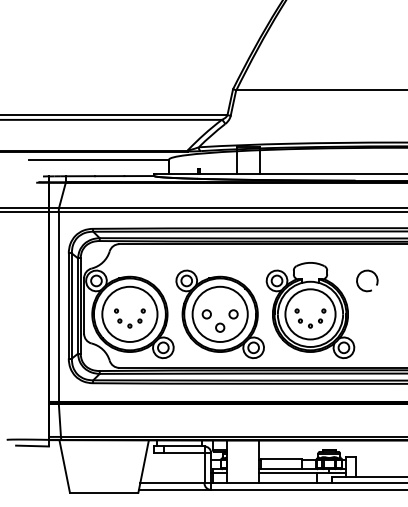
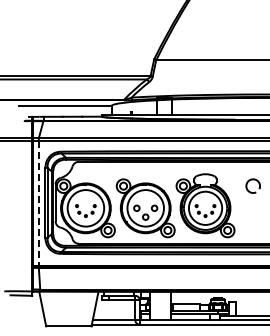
arc: (366, 272) -> (252, 180), moved
line: (58, 307) -> (38, 203), solid -> dashed

